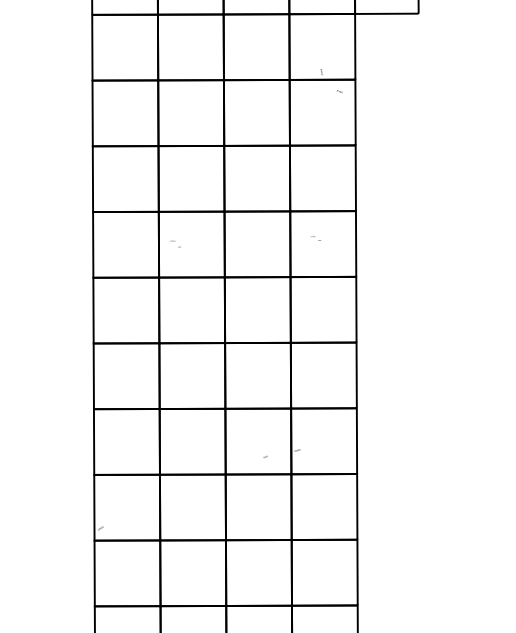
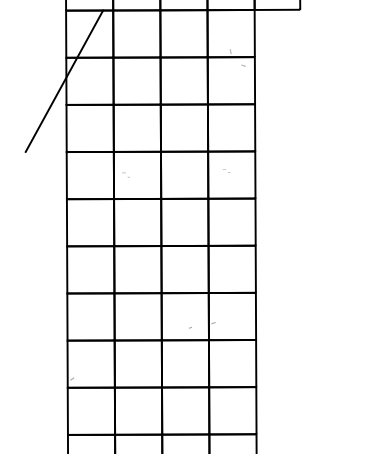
line: (90, 112) -> (64, 80), added

